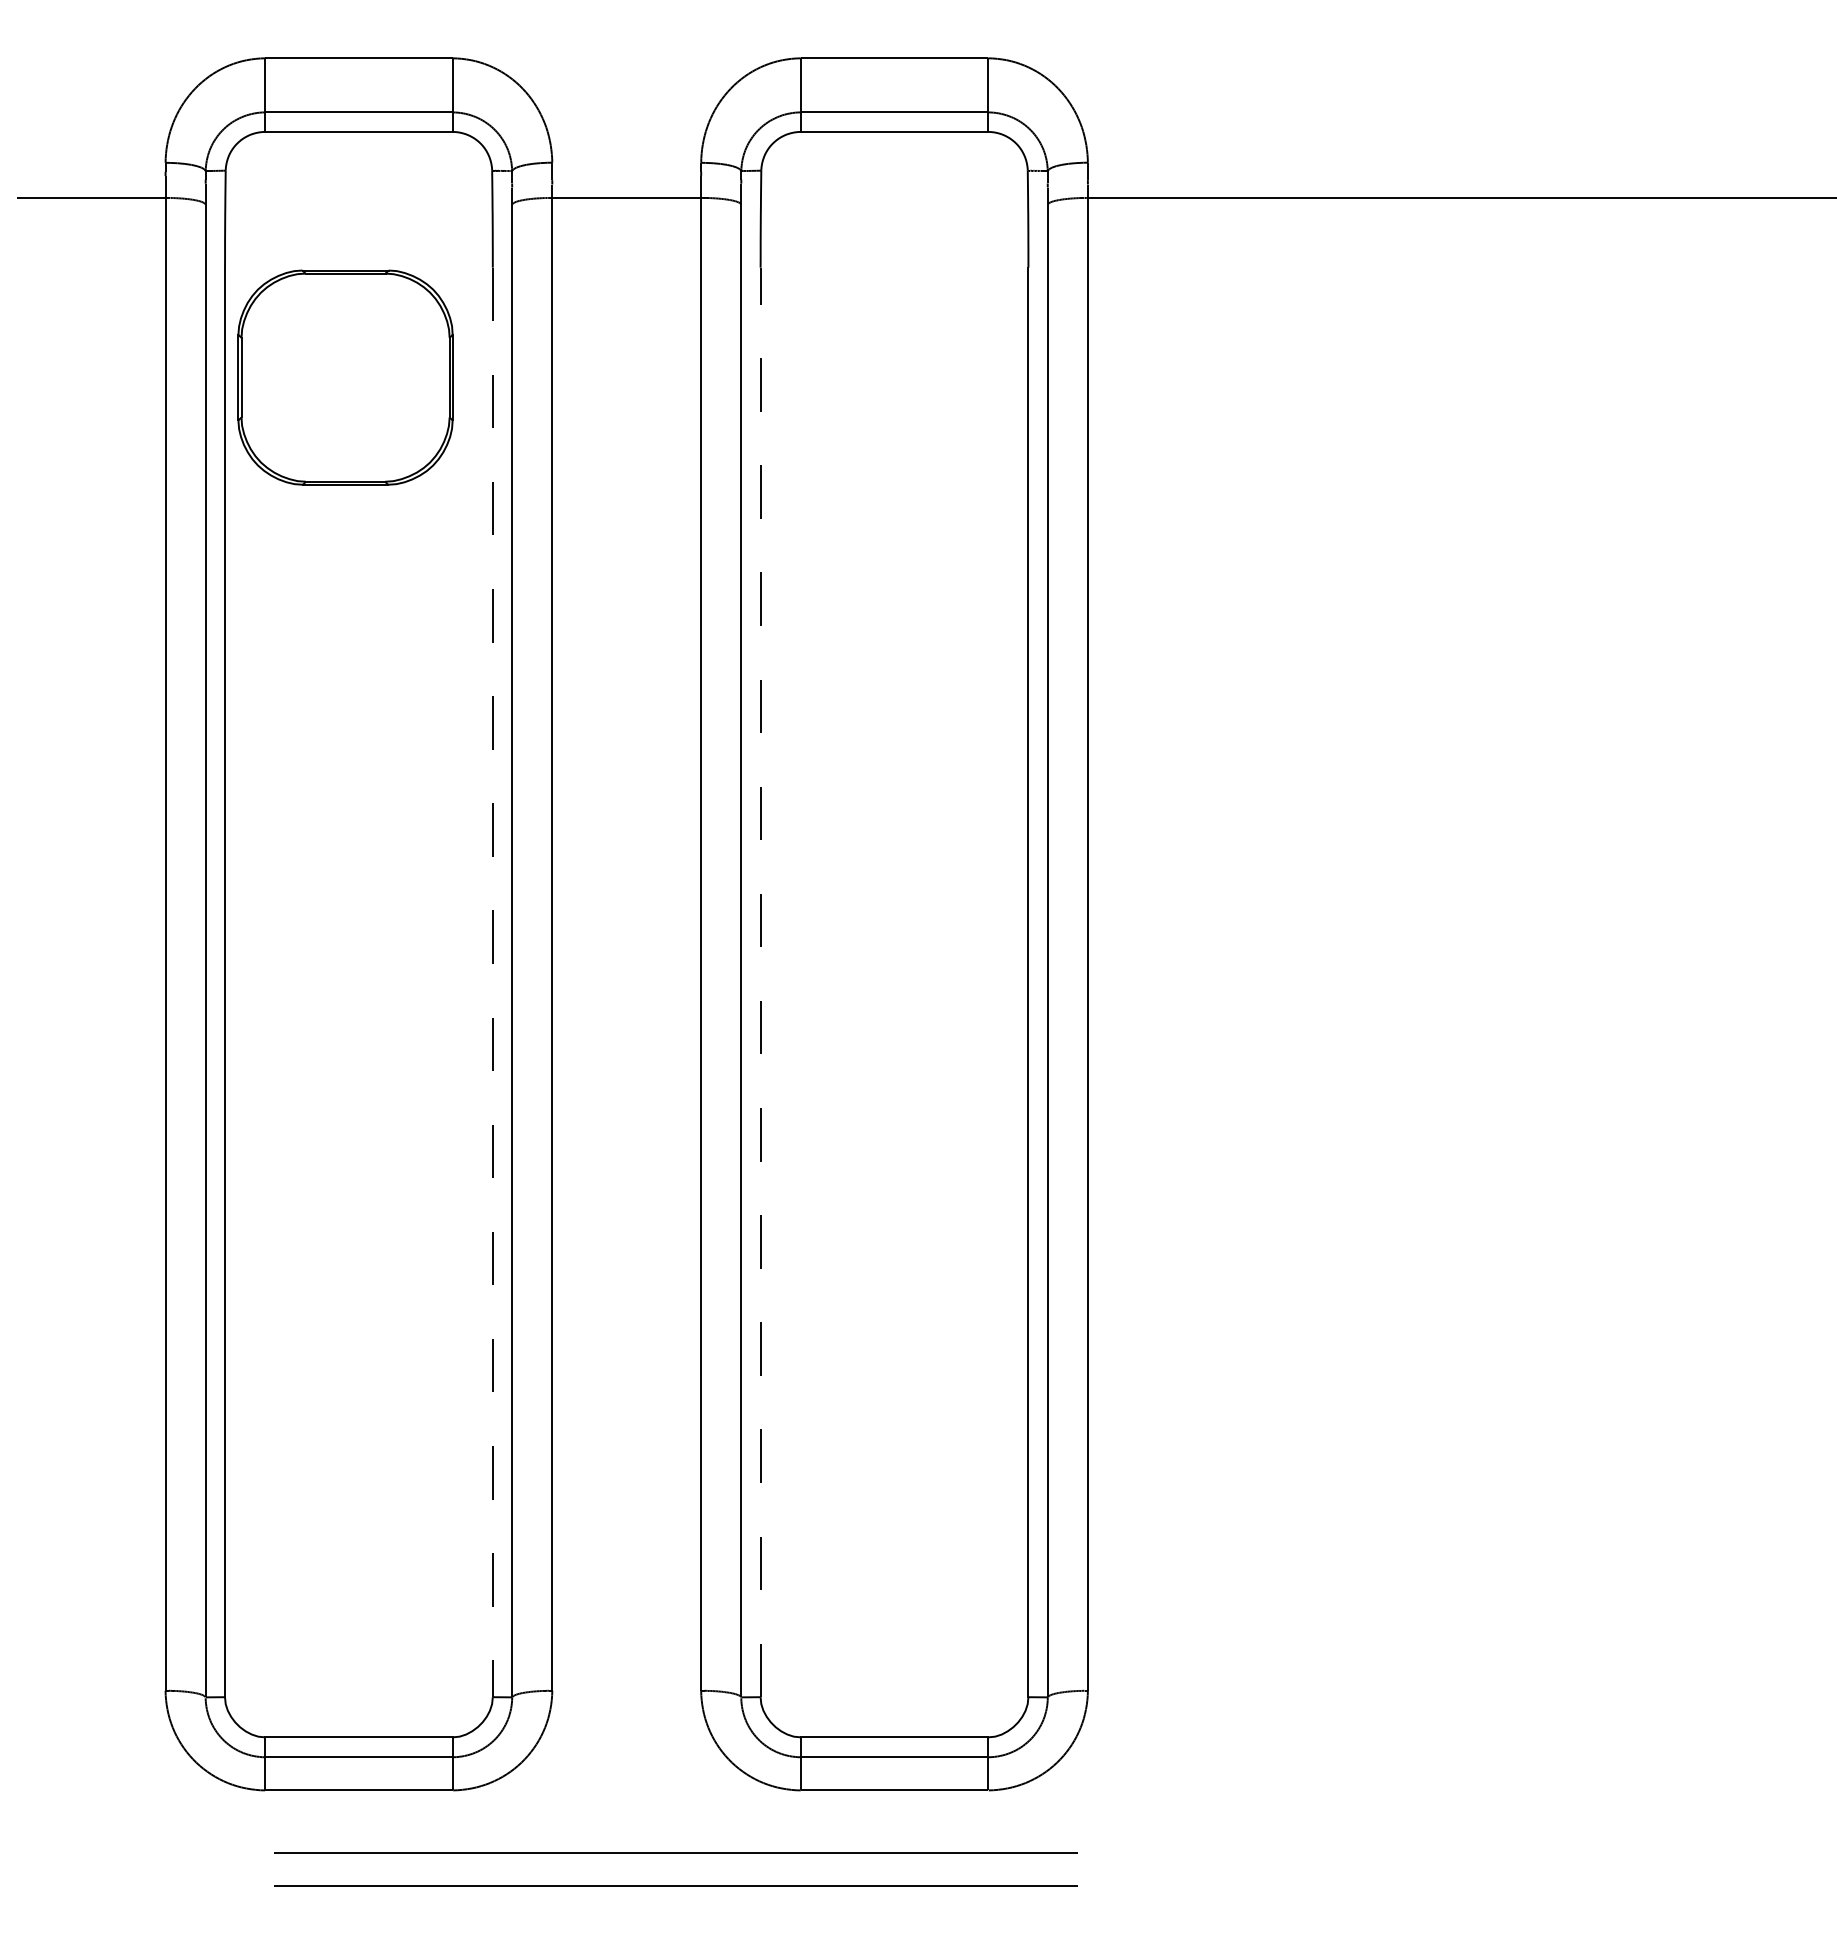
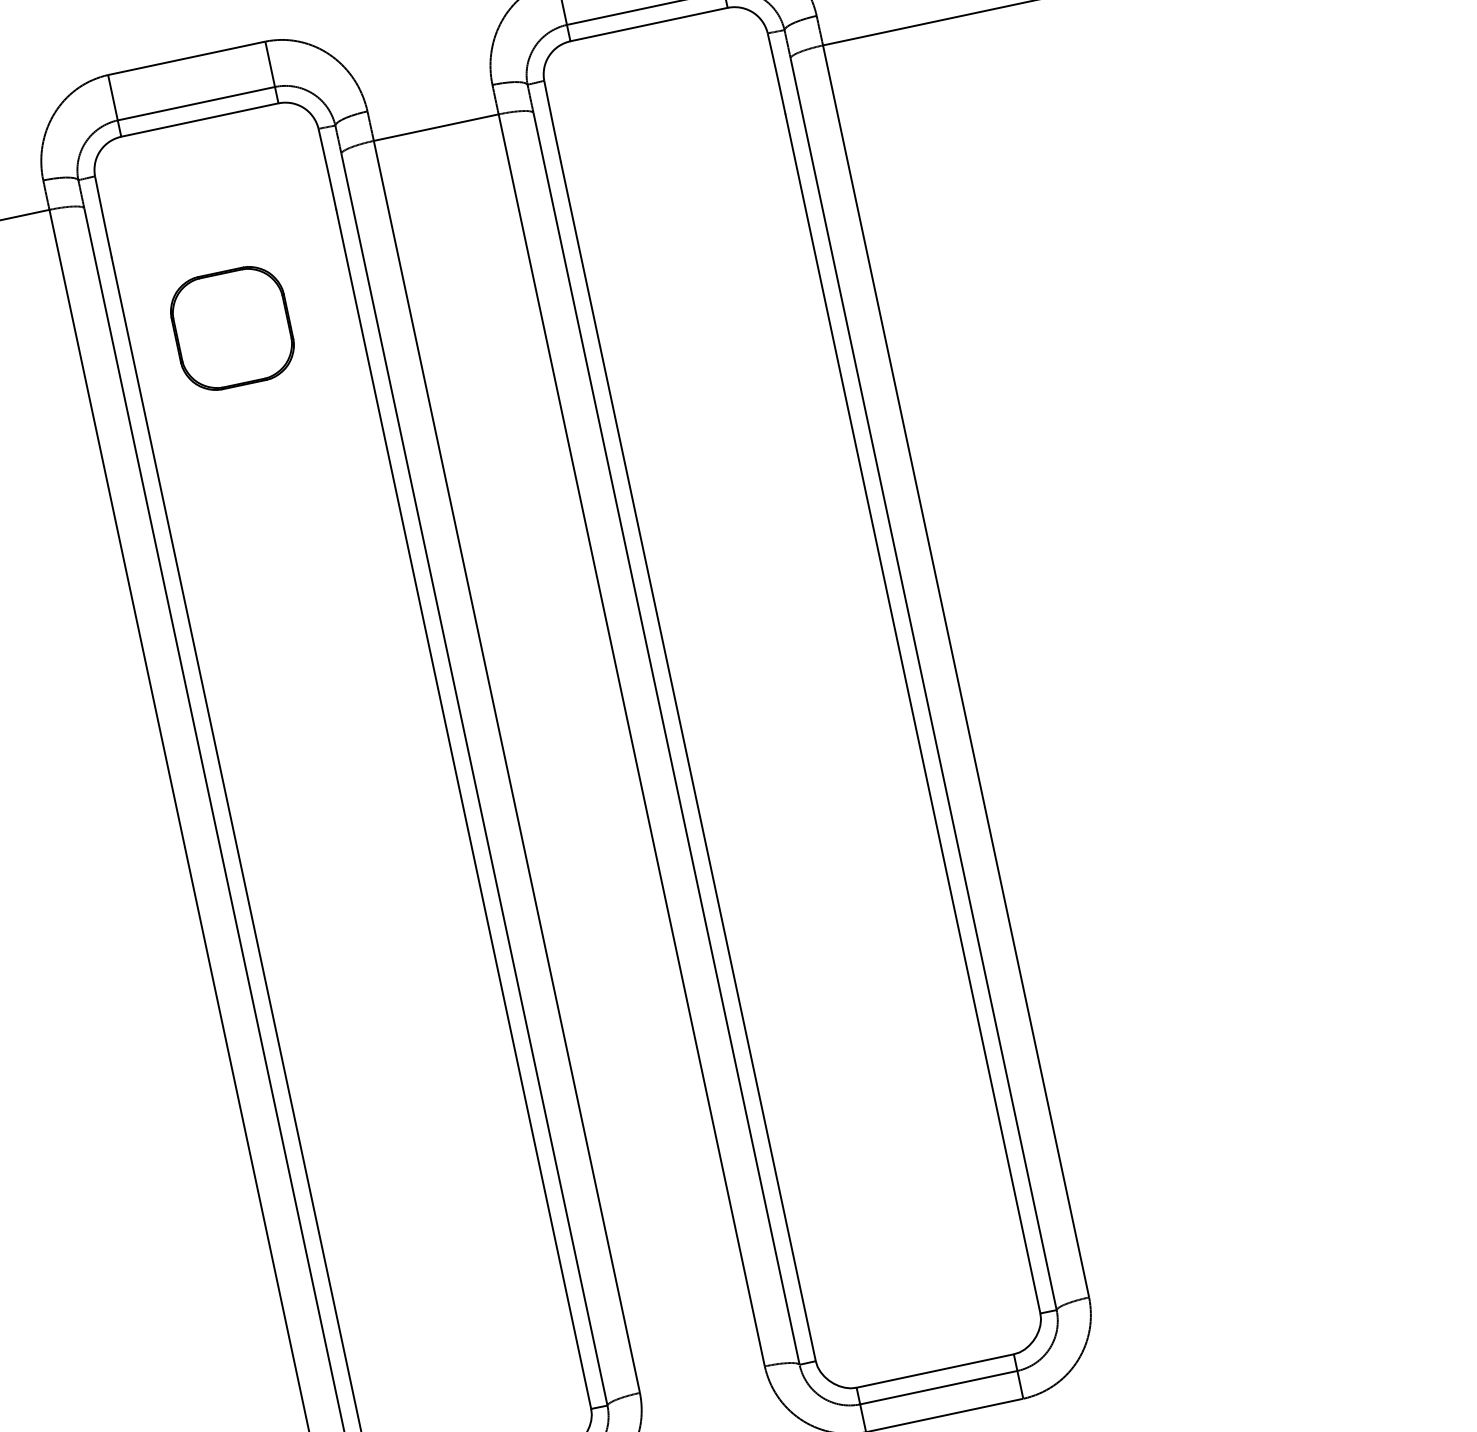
part: (345, 377) -> (232, 328), size x0.62
line: (492, 982) -> (463, 809), dashed -> solid
line: (760, 982) -> (688, 761), dashed -> solid

